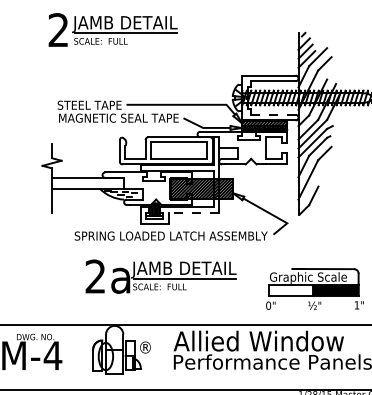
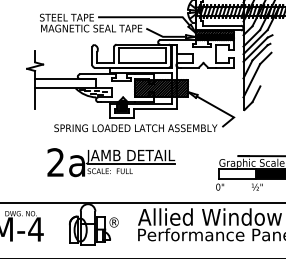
line: (273, 114) -> (222, 25), dashed -> solid
line: (193, 212) -> (154, 108), dashed -> solid
part: (160, 276) -> (110, 162), moved

